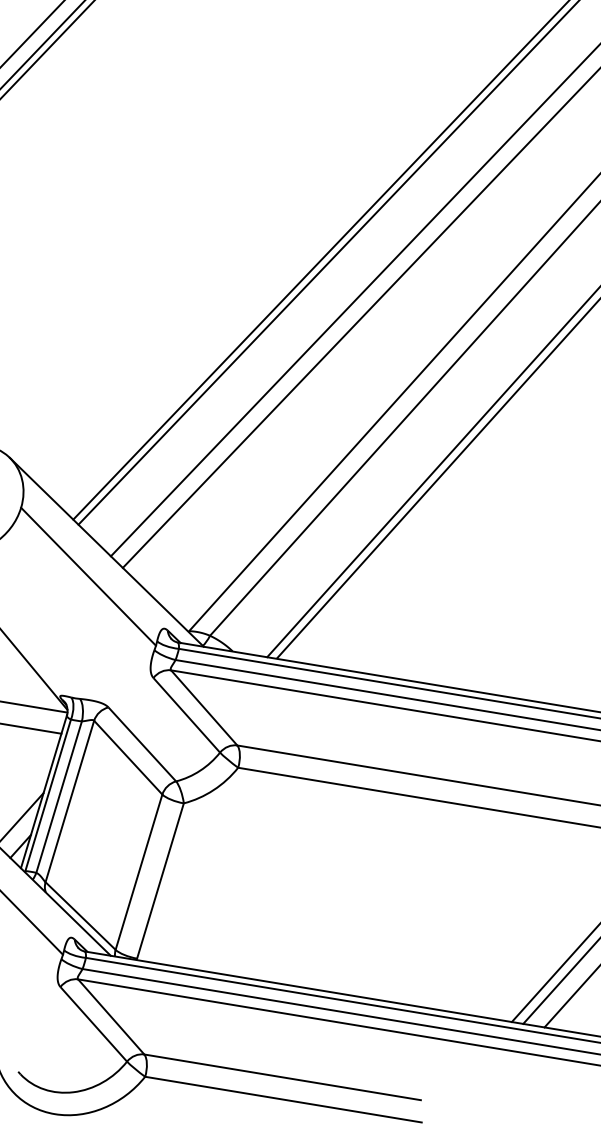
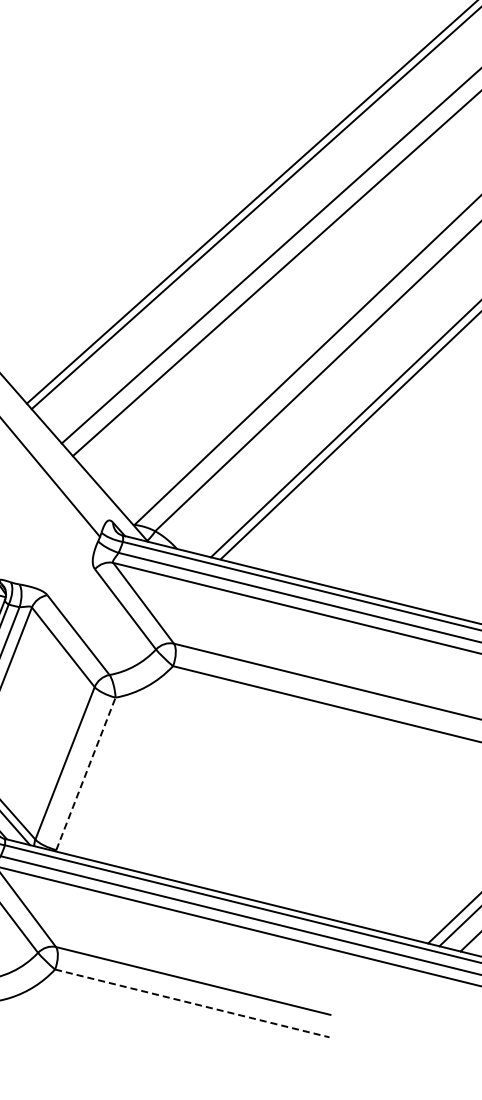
line: (160, 880) -> (86, 773), solid -> dashed
line: (283, 1099) -> (192, 1003), solid -> dashed

